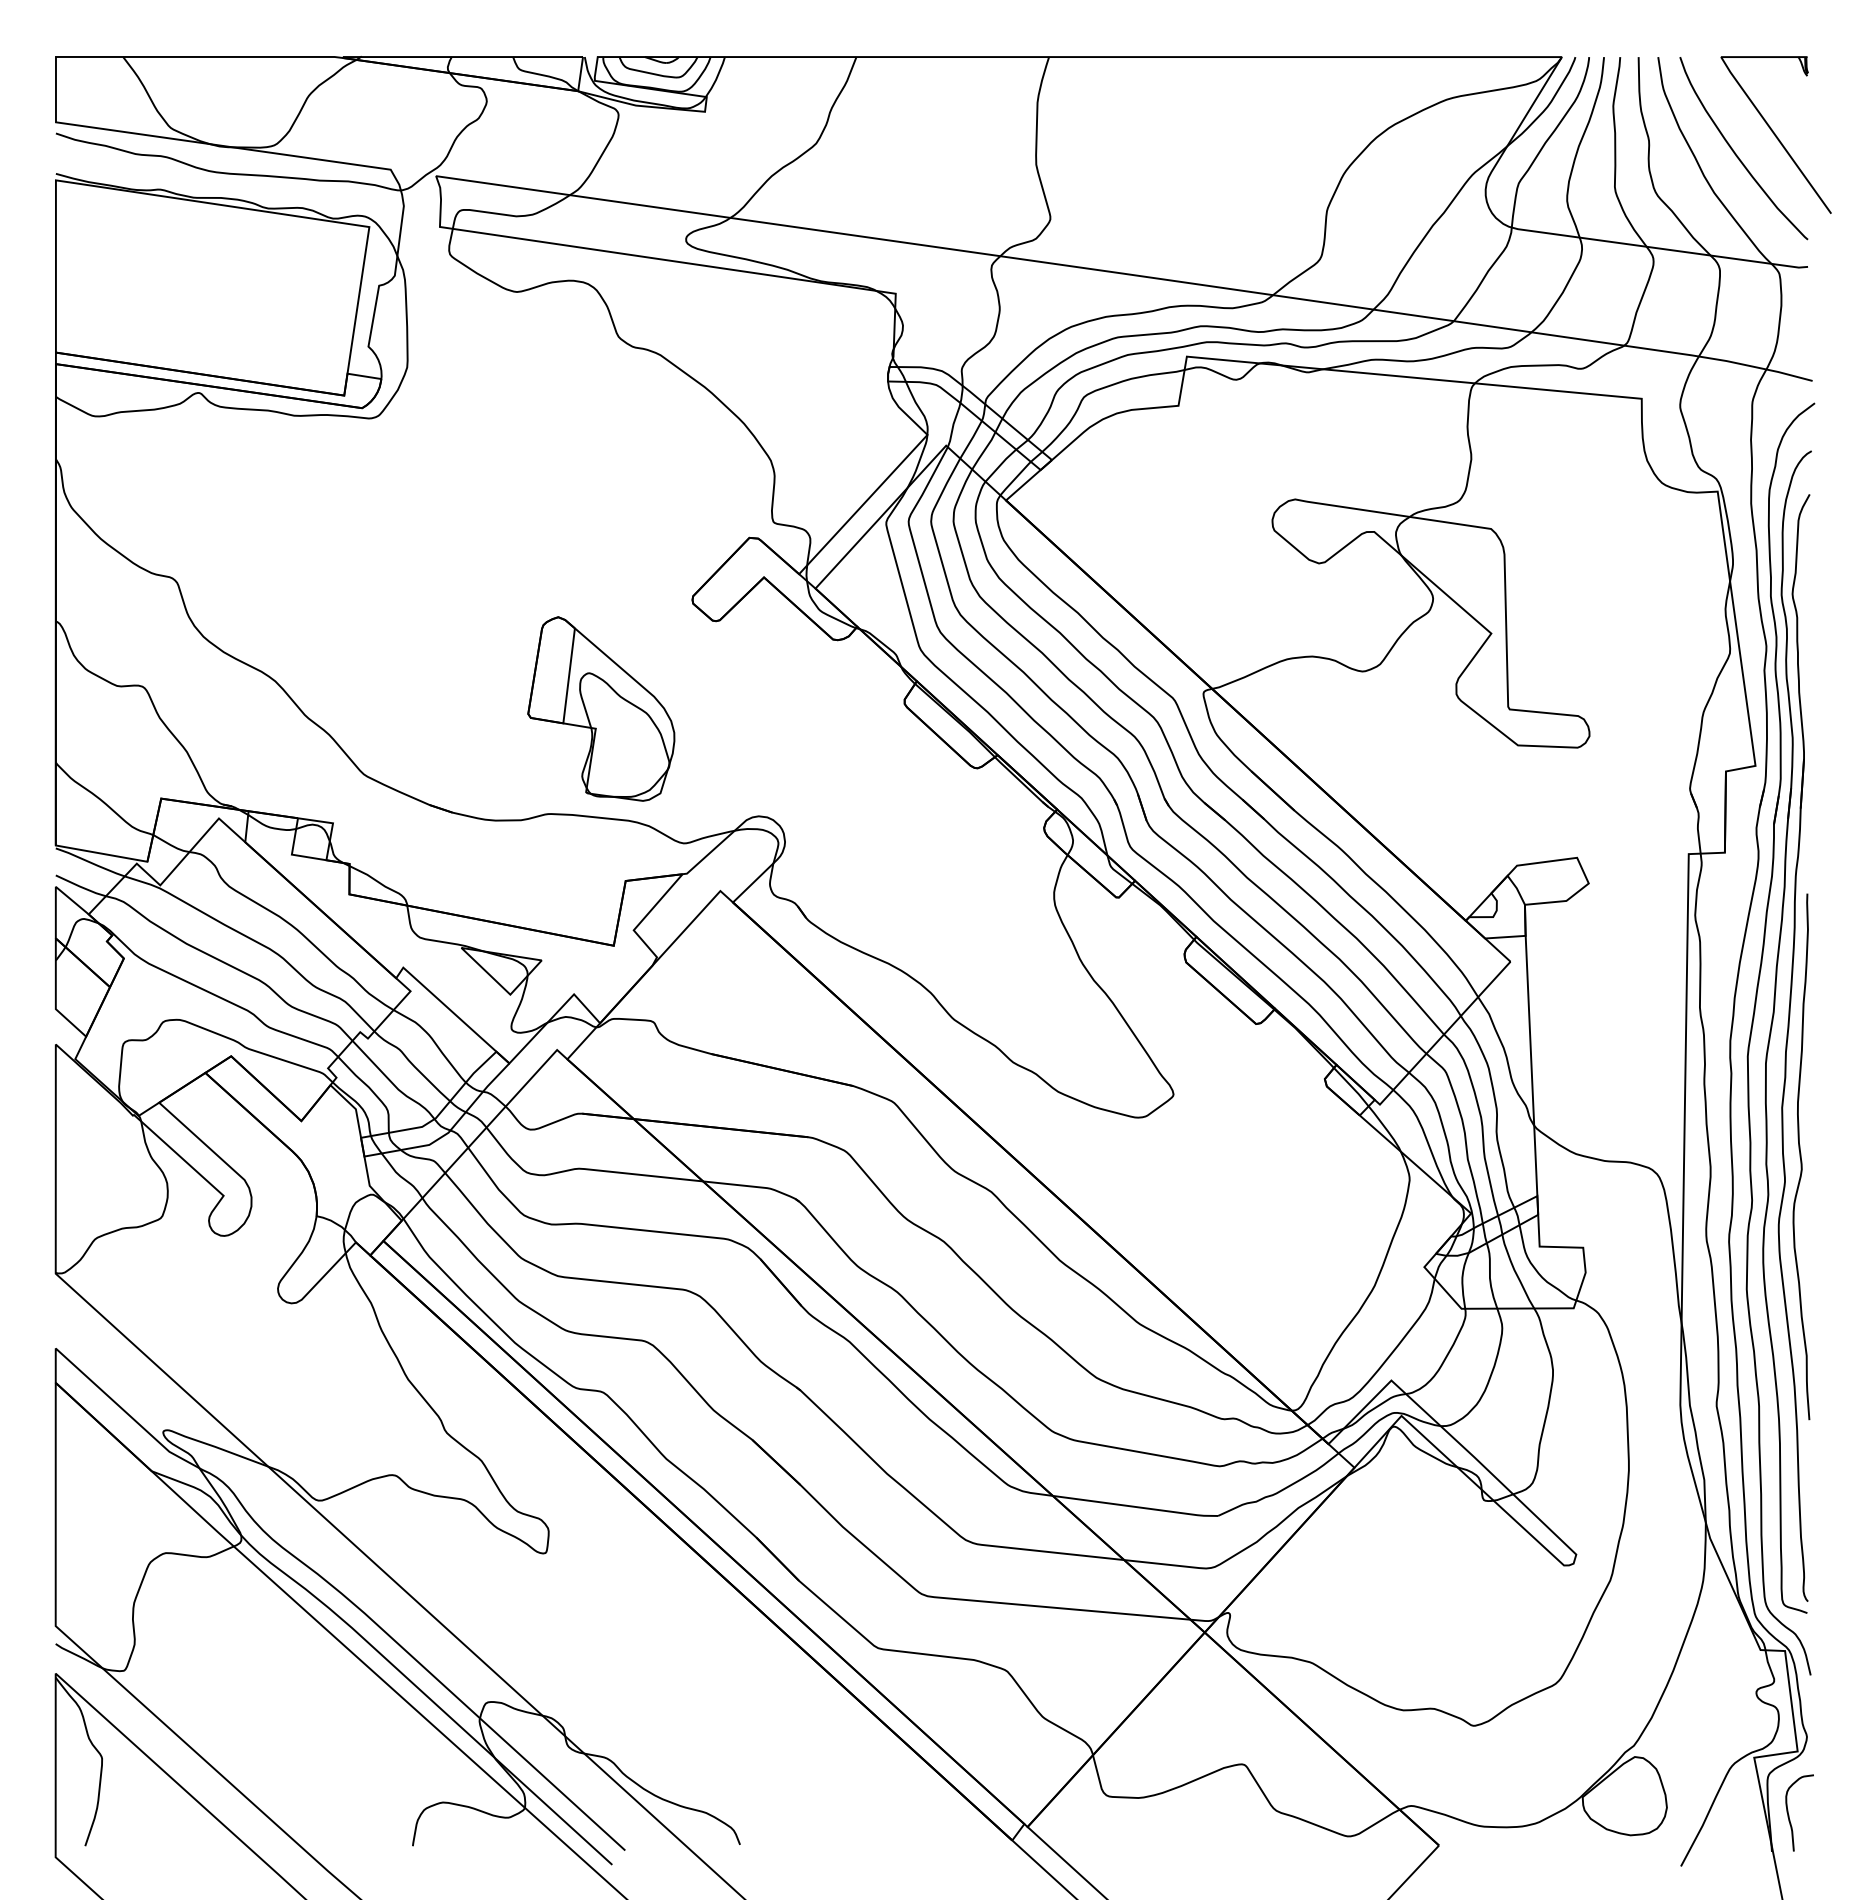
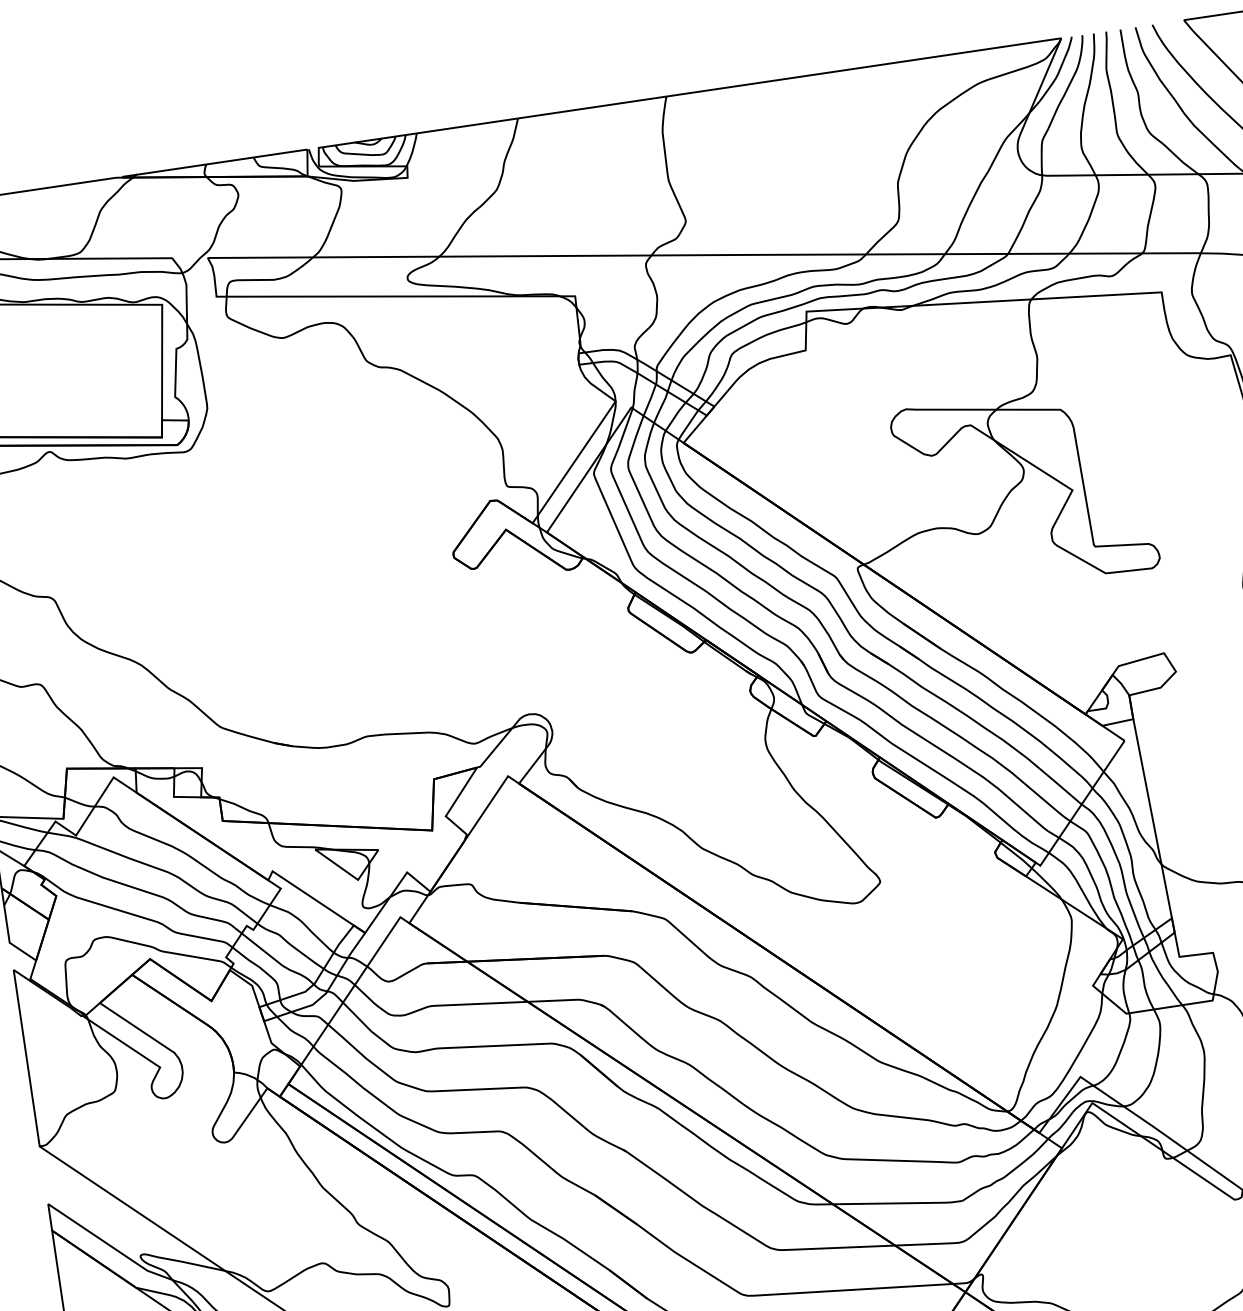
part: (601, 708) -> (395, 649), removed

